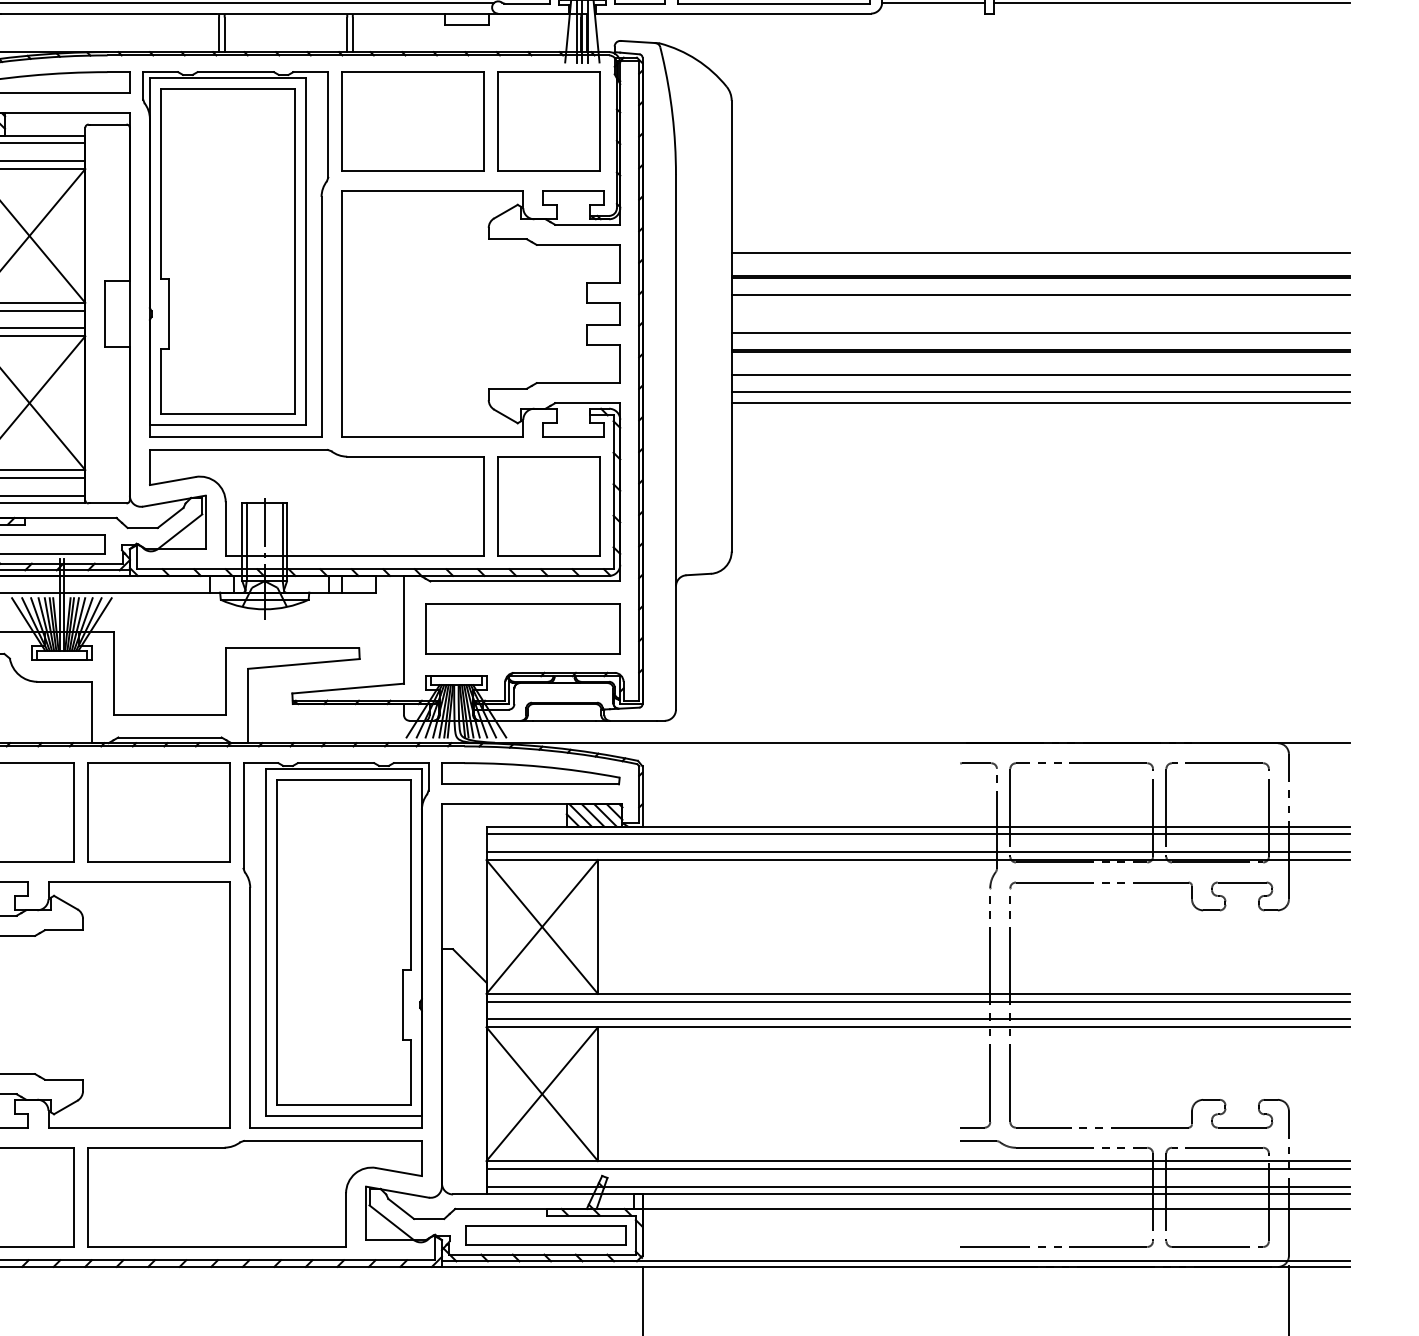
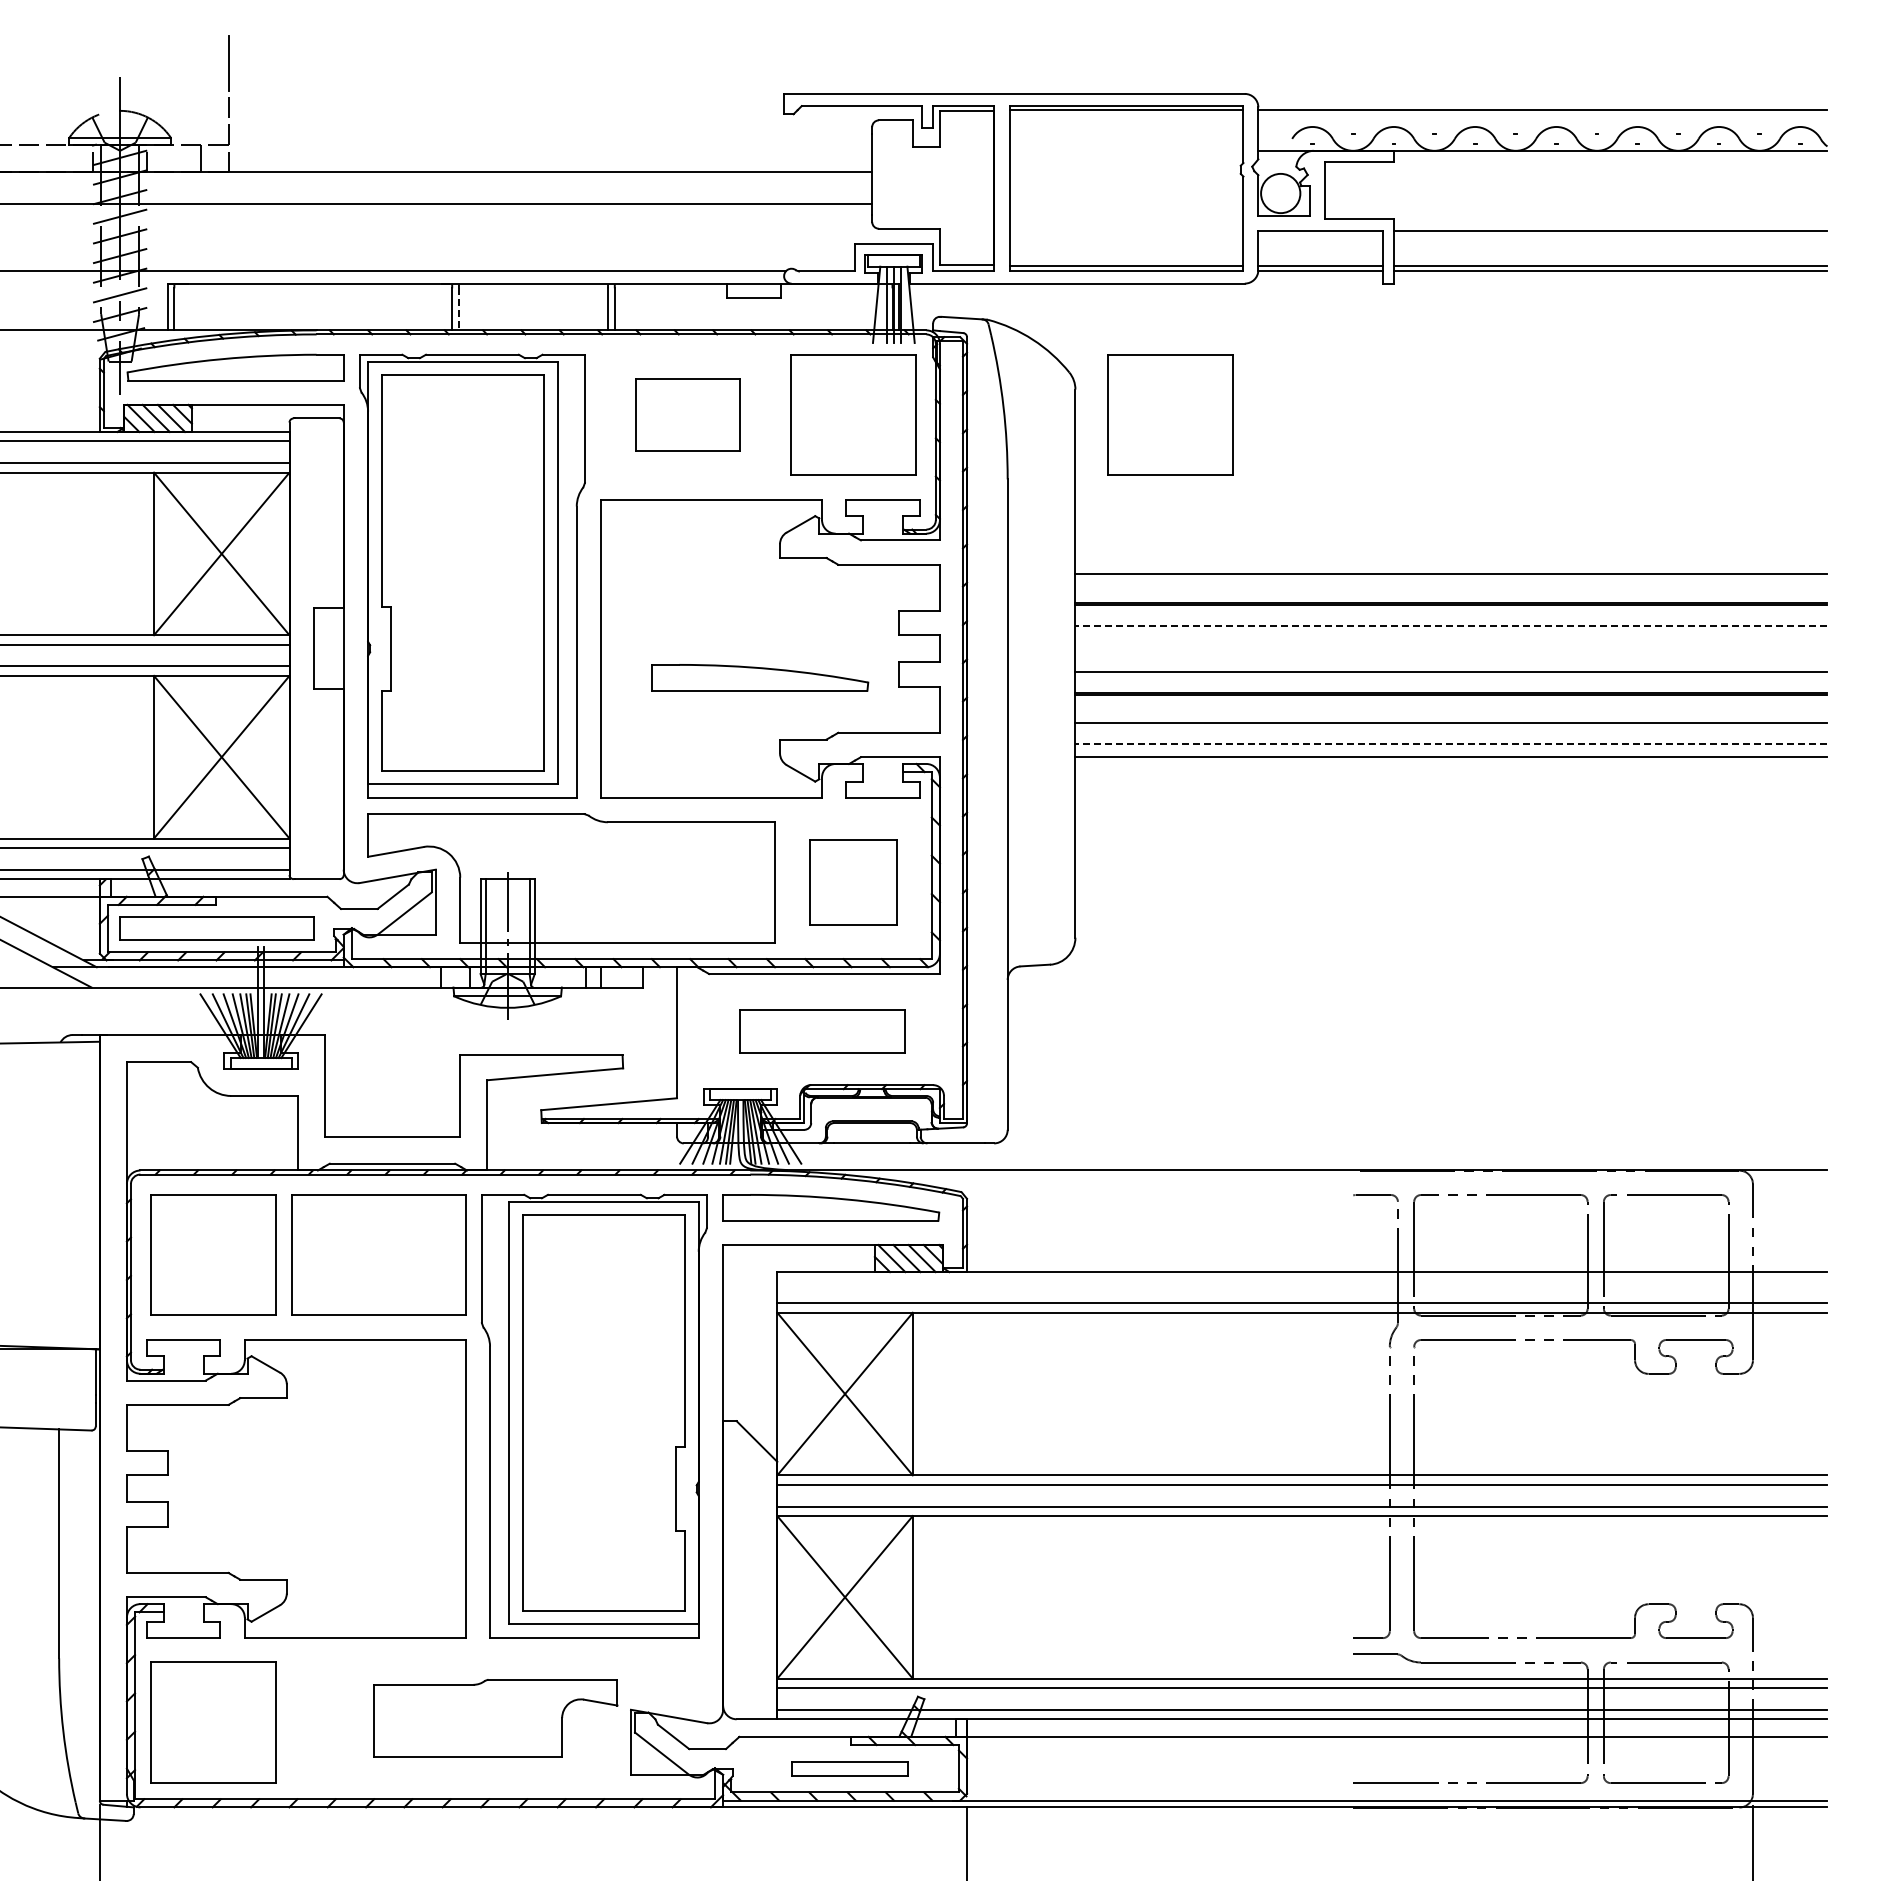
line: (224, 34) -> (458, 309), solid -> dashed
part: (412, 121) -> (687, 414), size x0.6
part: (809, 121) -> (1170, 414), added
line: (1040, 294) -> (1450, 625), solid -> dashed
part: (472, 337) -> (760, 677), added
line: (1040, 391) -> (1450, 743), solid -> dashed
part: (549, 506) -> (853, 882), size x0.7
part: (522, 628) -> (821, 1031), size x0.7
line: (918, 834) -> (1302, 1281), removed
part: (254, 1193) -> (495, 1718), size x0.6
part: (545, 1234) -> (849, 1768), size x0.6

